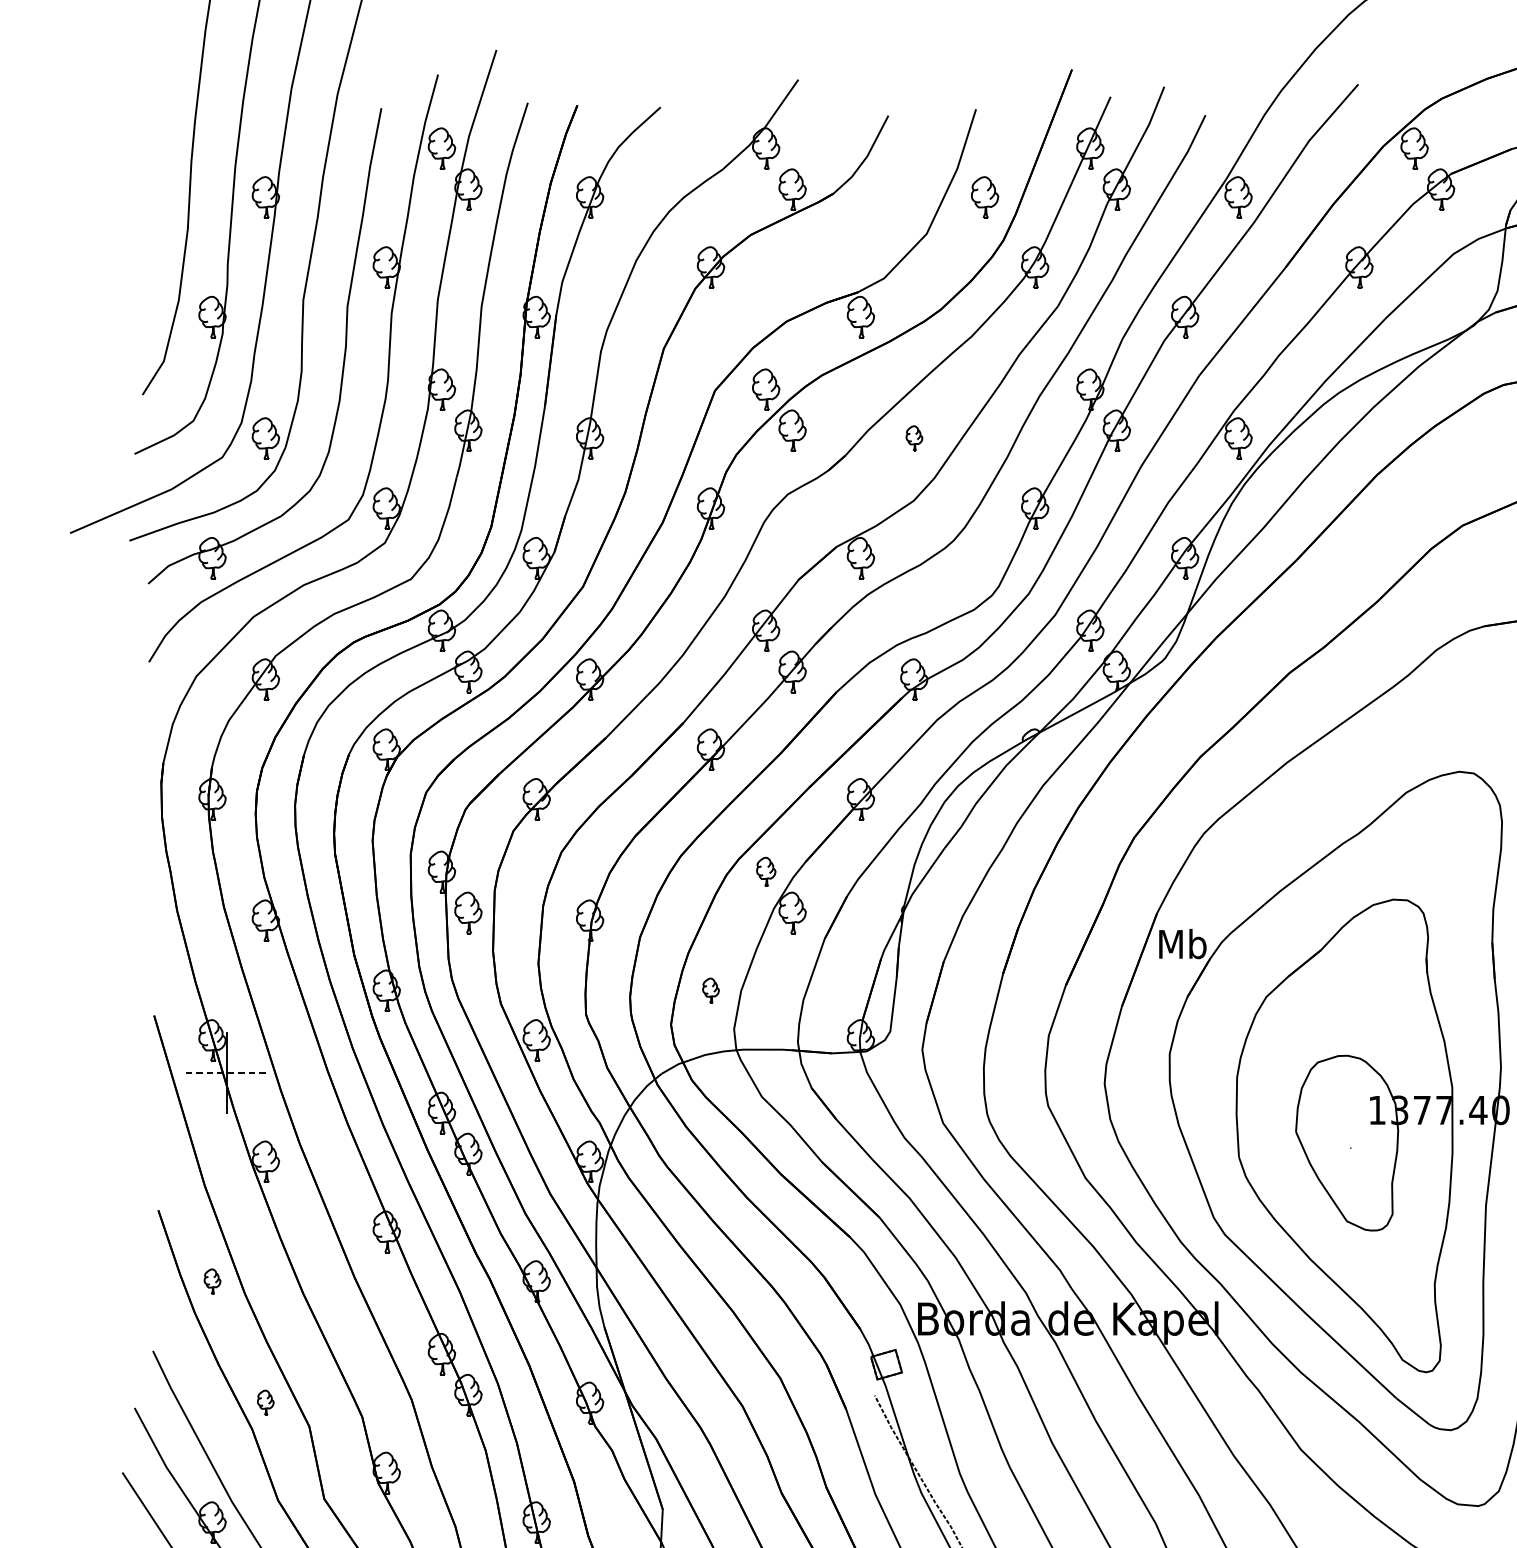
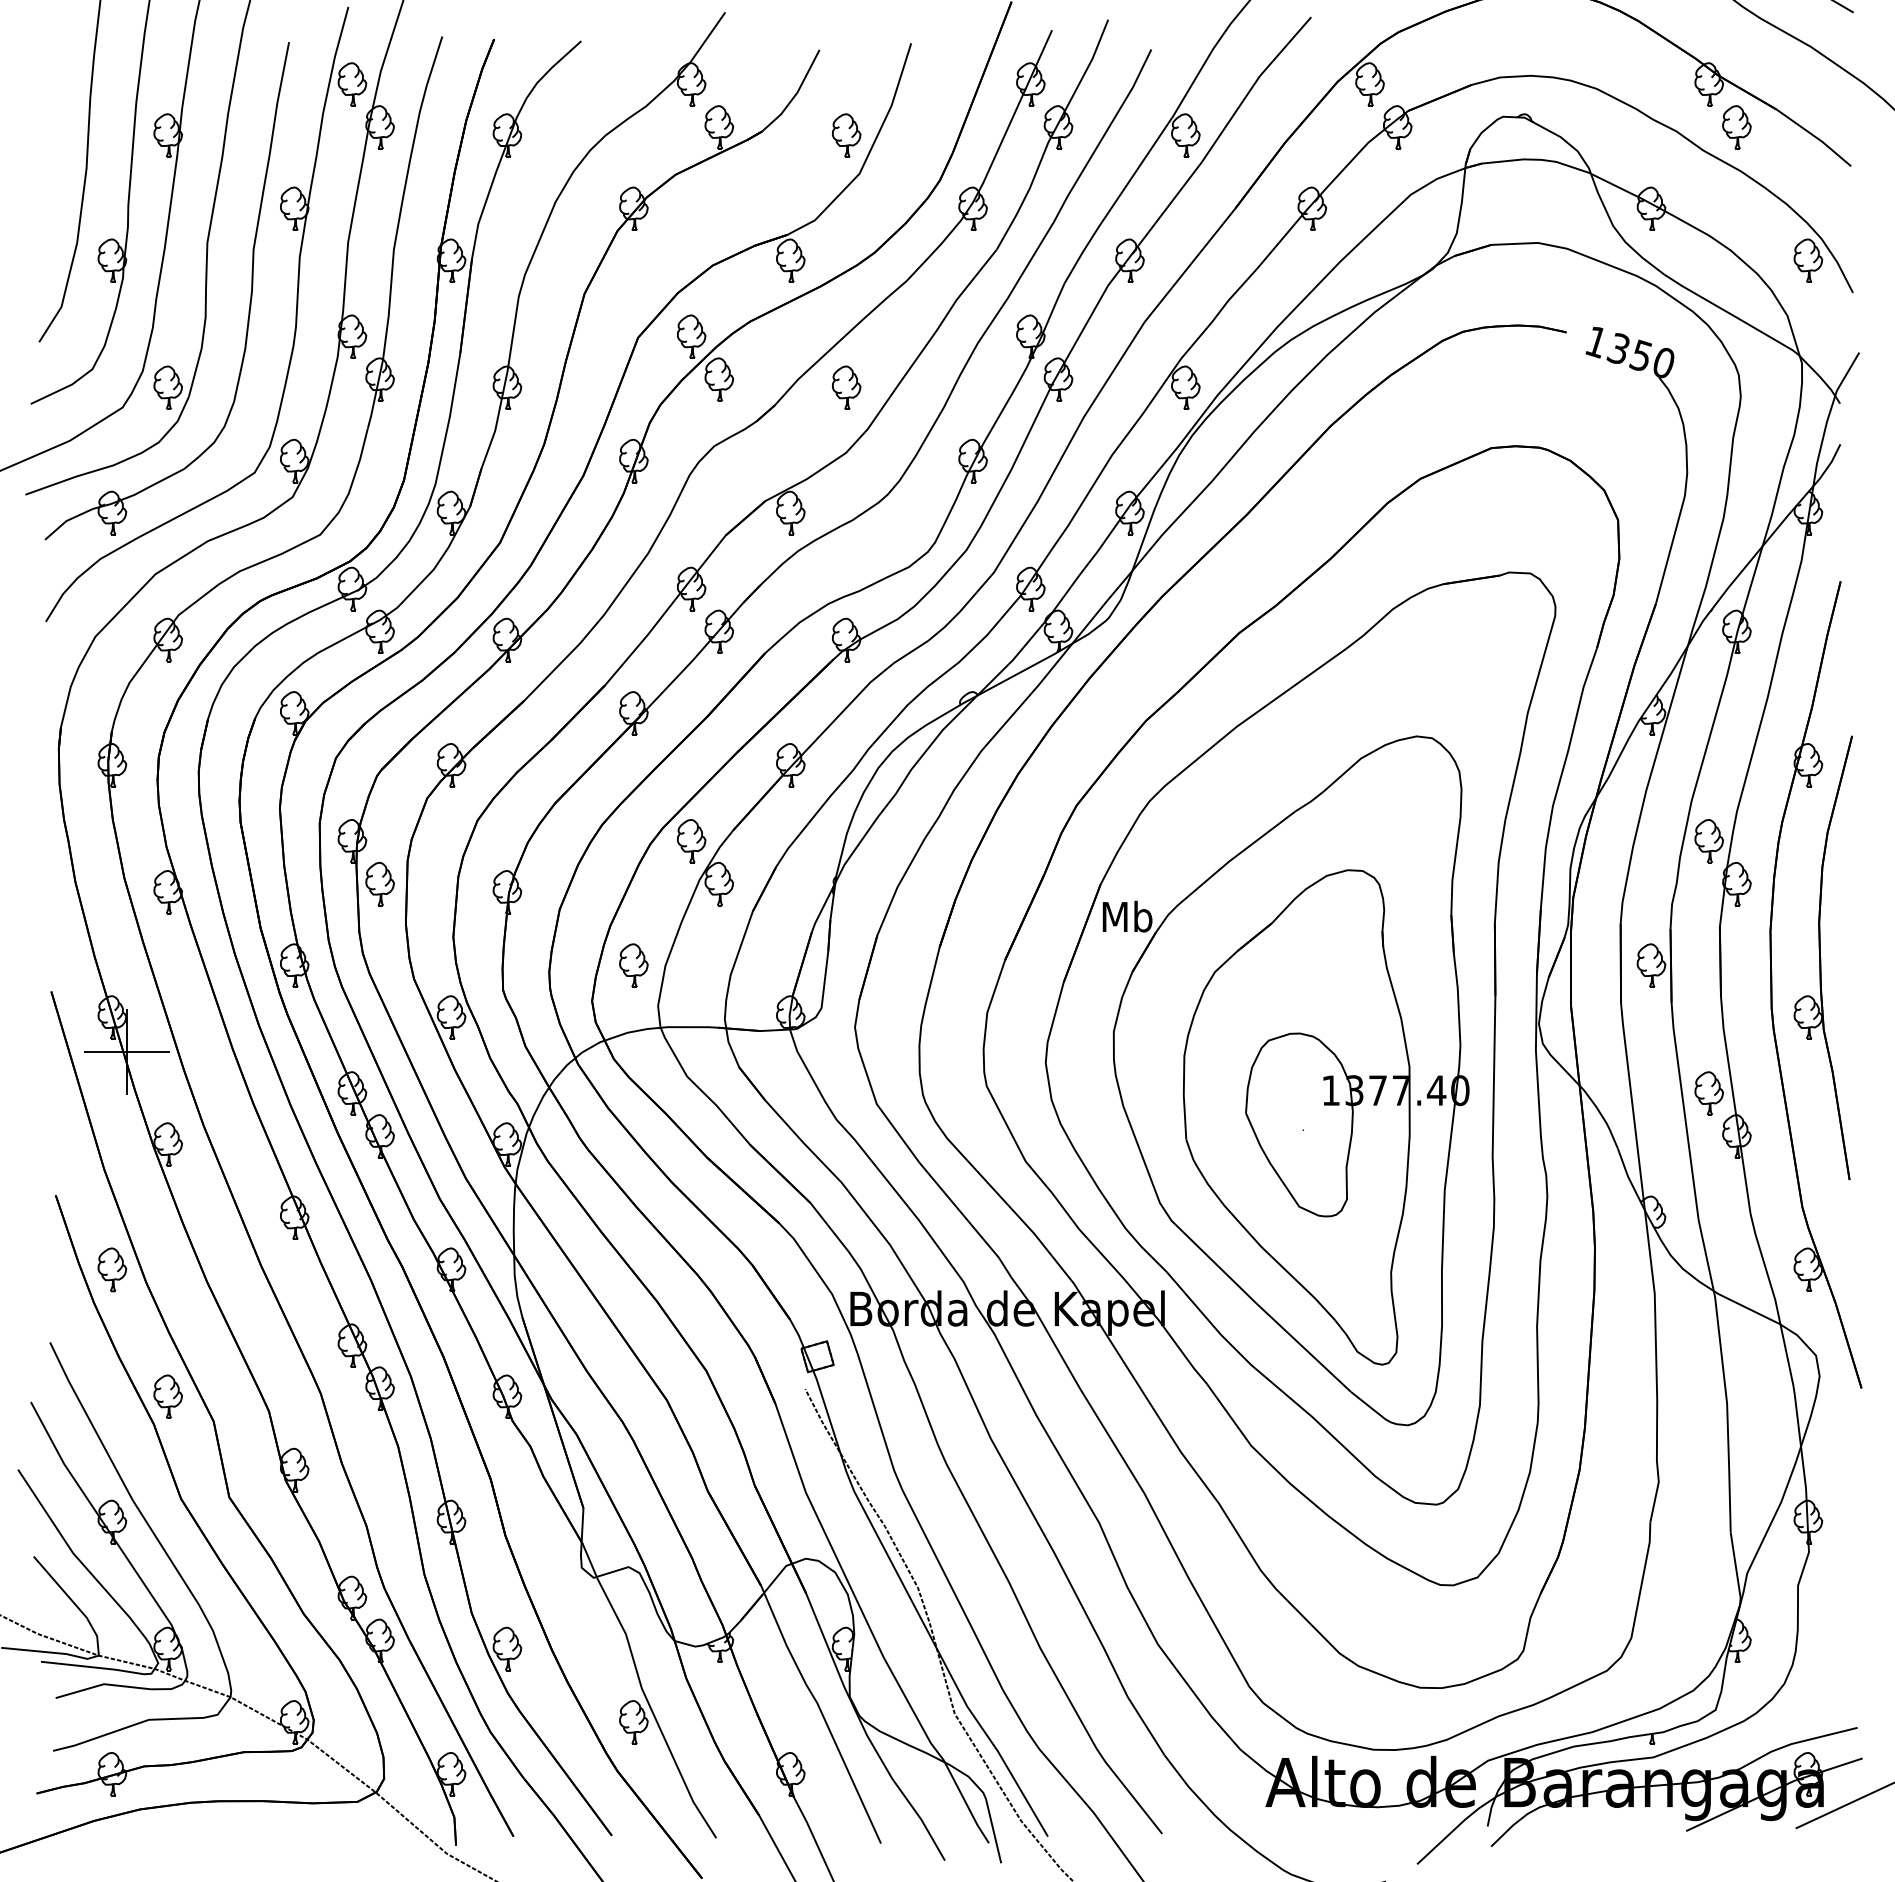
part: (984, 197) -> (846, 135), moved
part: (914, 438) -> (846, 387), size x1.67
part: (766, 872) -> (691, 841), size x1.43
part: (710, 990) -> (633, 965), size x1.67
line: (226, 1072) -> (127, 1051), dashed -> solid
part: (212, 1281) -> (112, 1269), size x1.67
part: (265, 1402) -> (167, 1396), size x1.67

